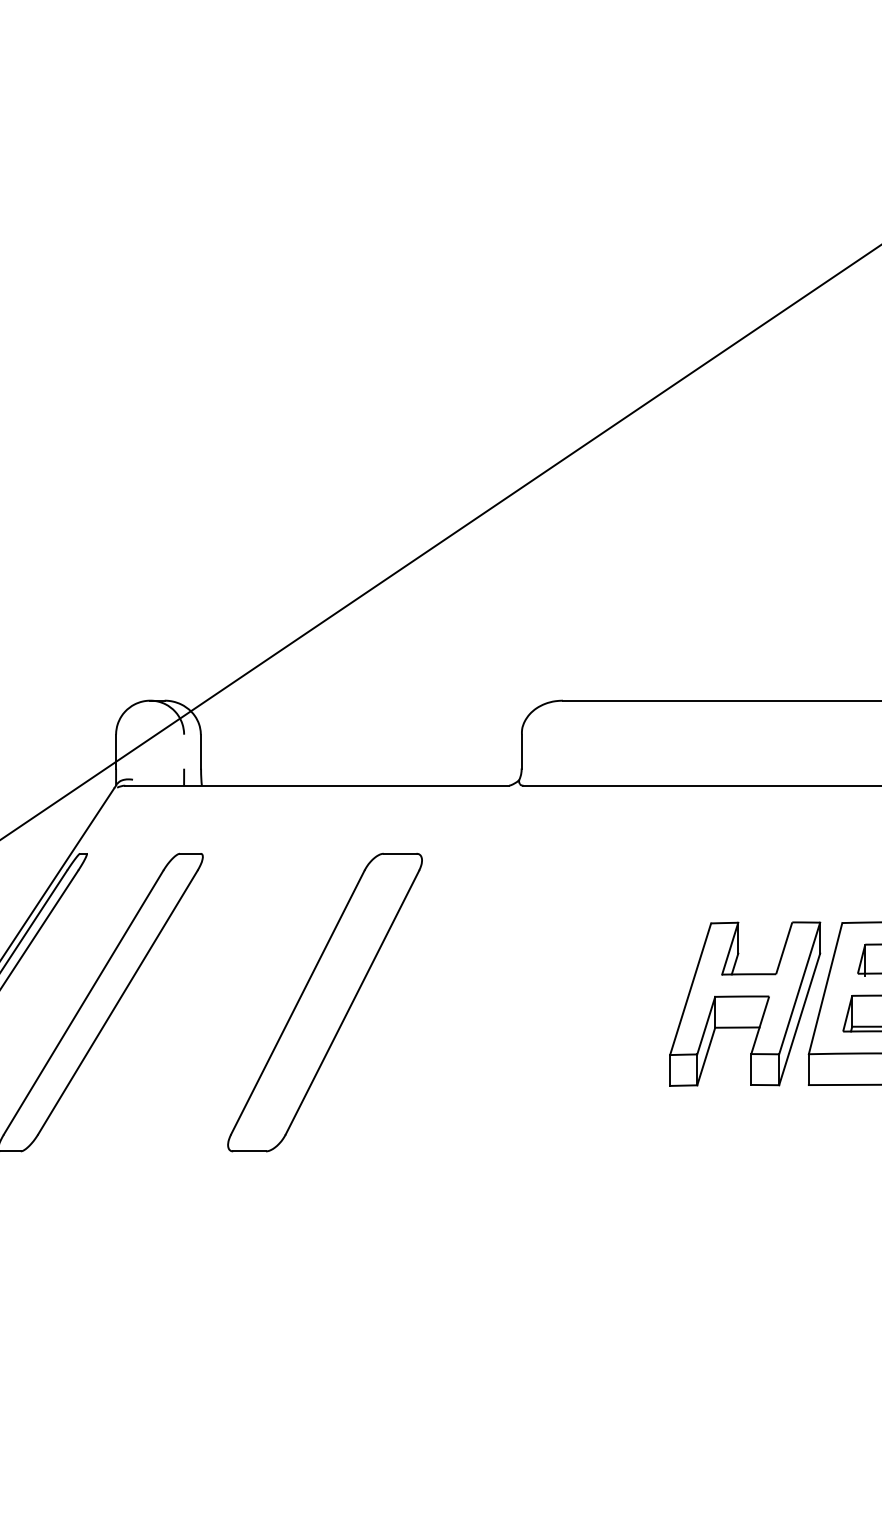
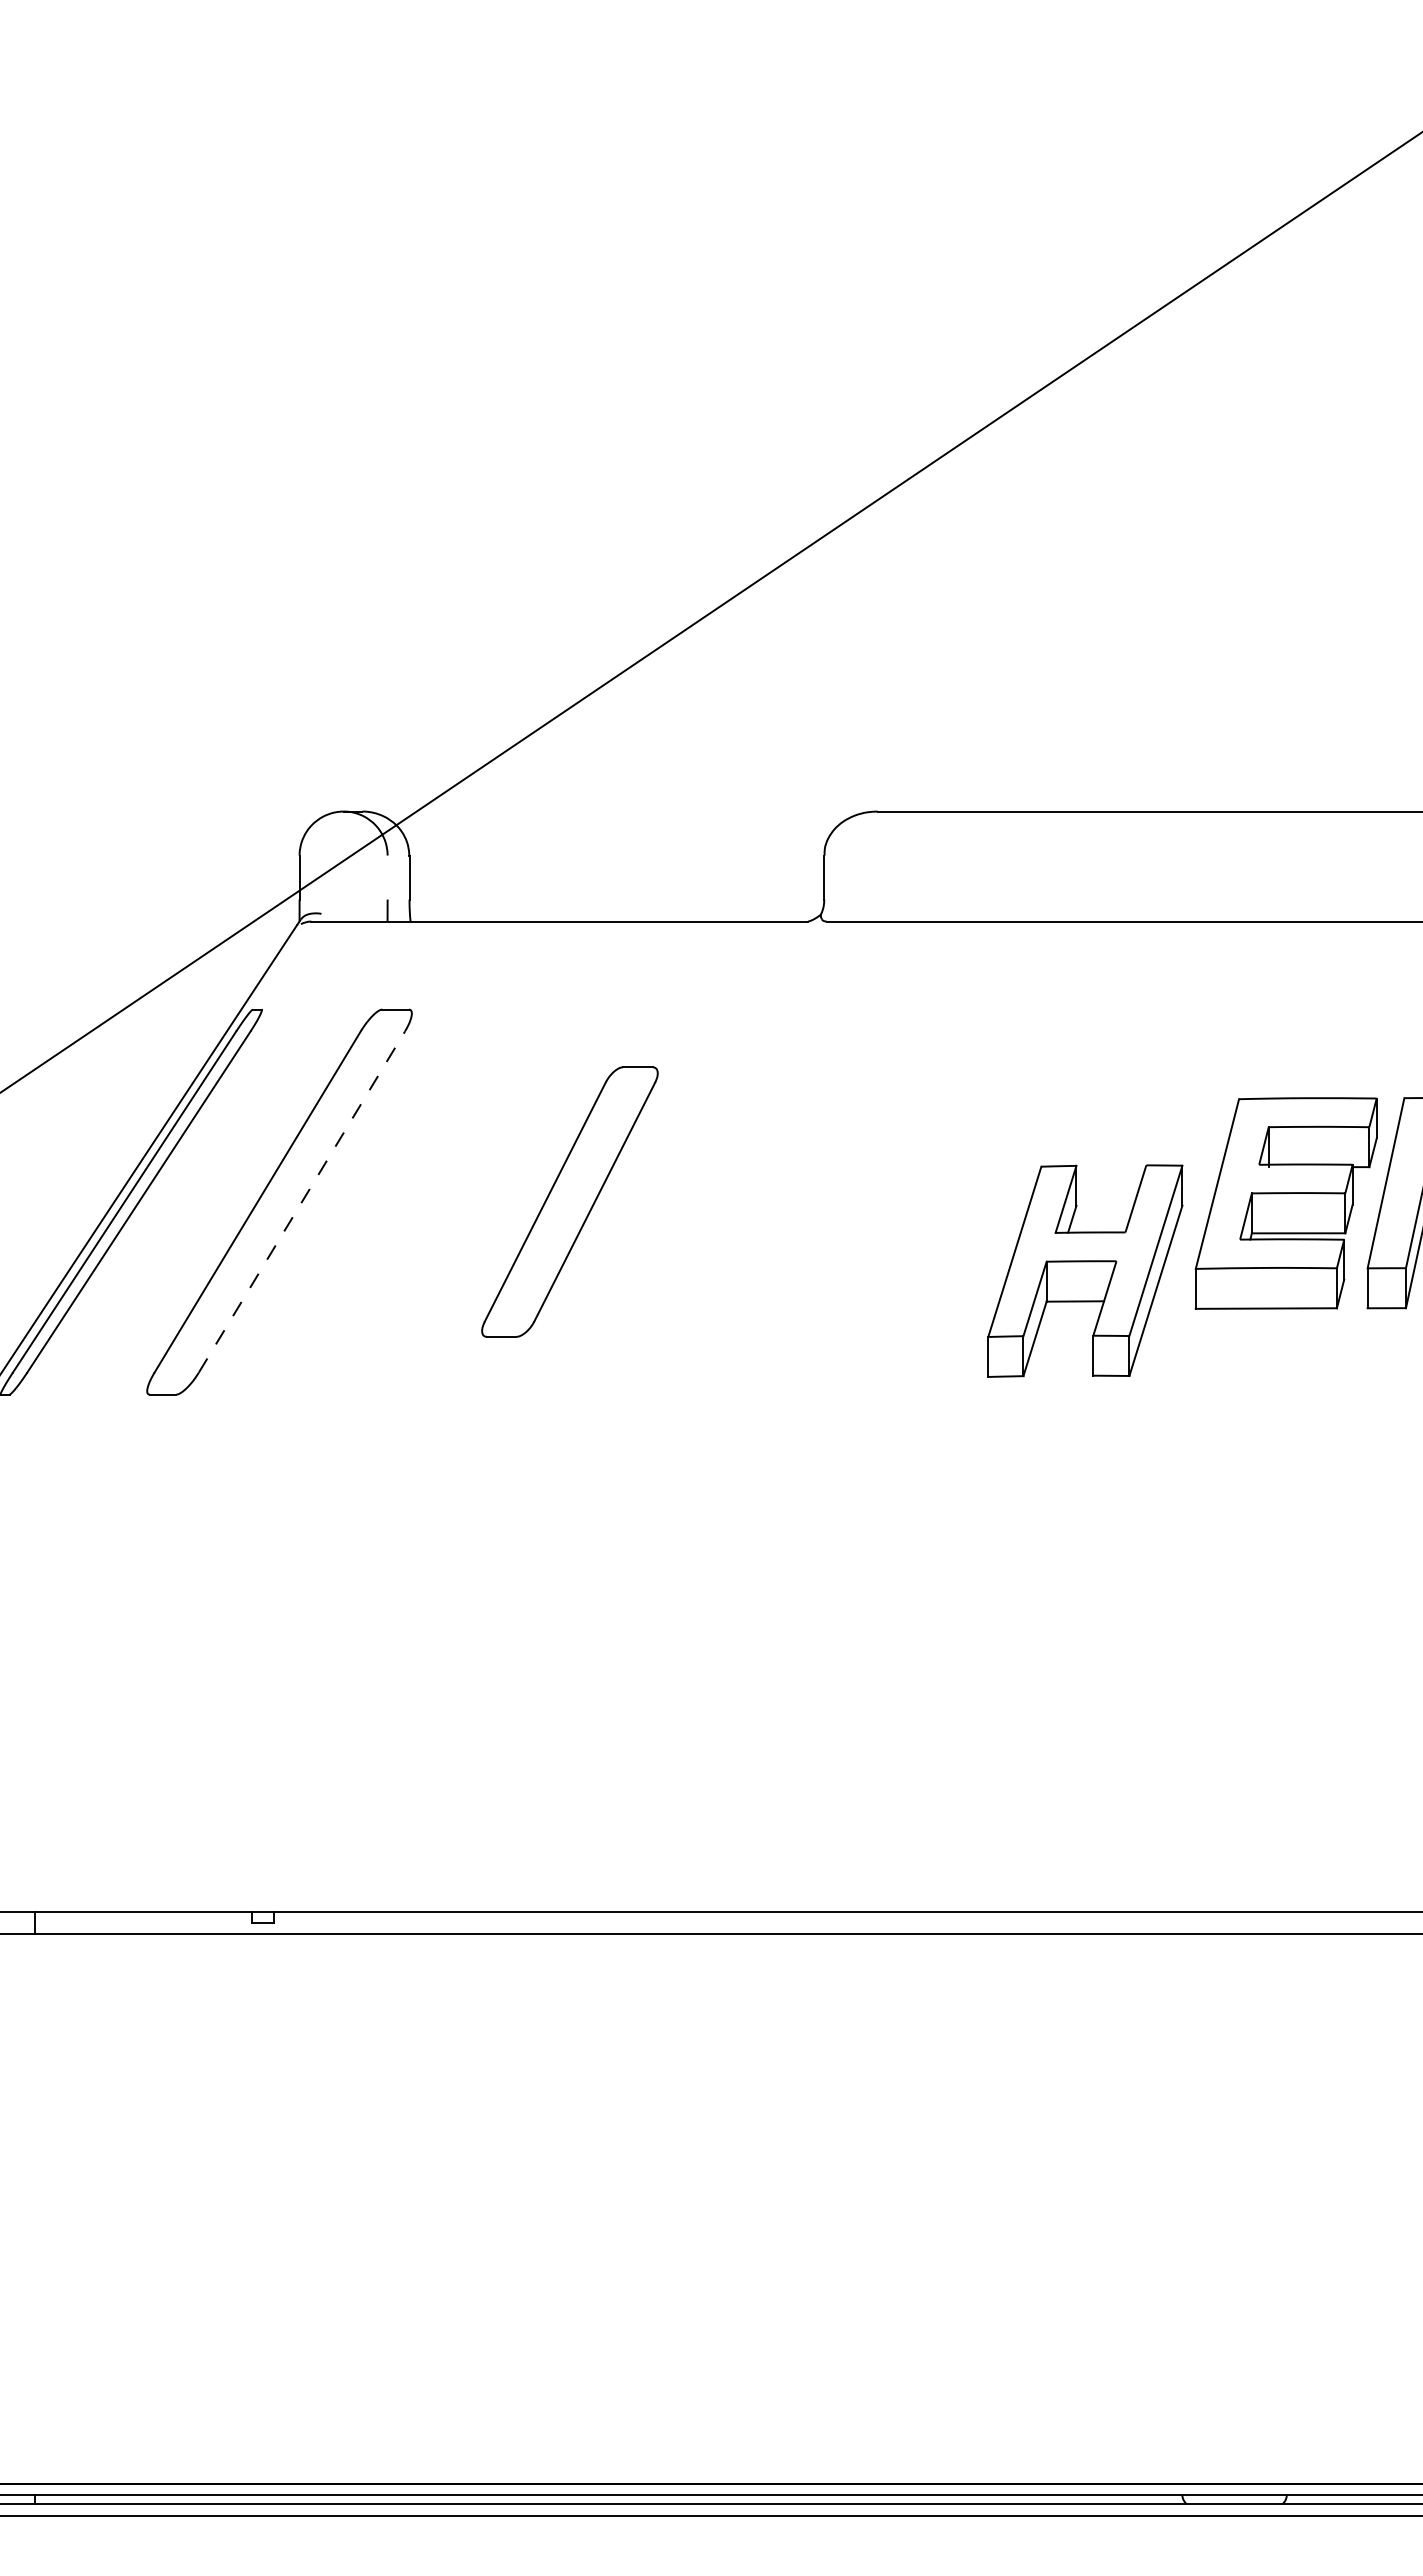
line: (118, 1002) -> (302, 1201), solid -> dashed
part: (324, 1002) -> (569, 1201), size x0.7
part: (745, 1003) -> (1085, 1270), moved

